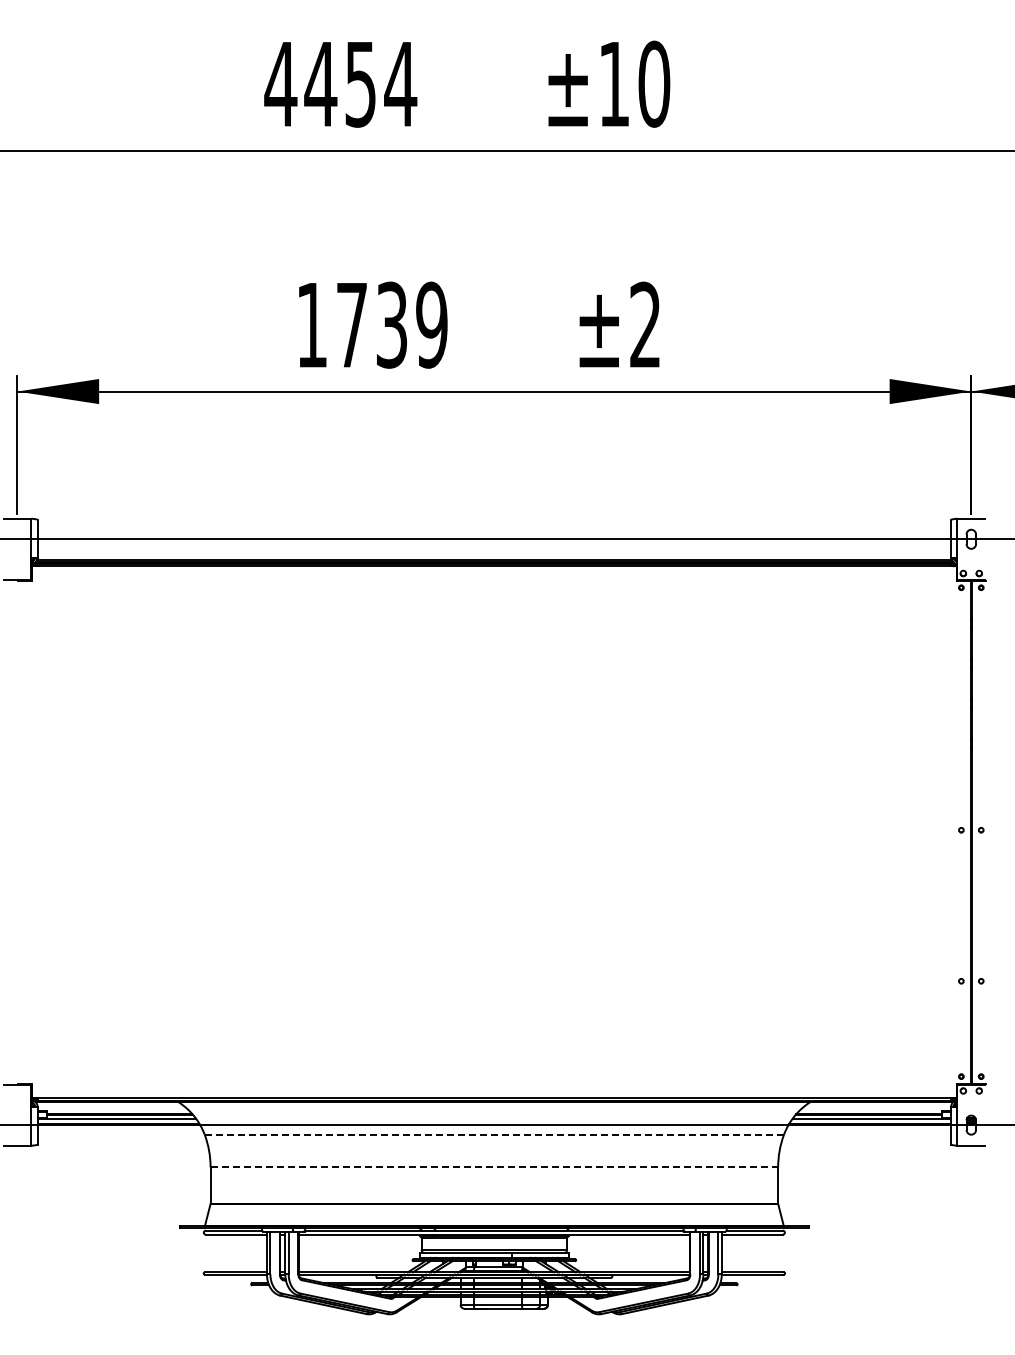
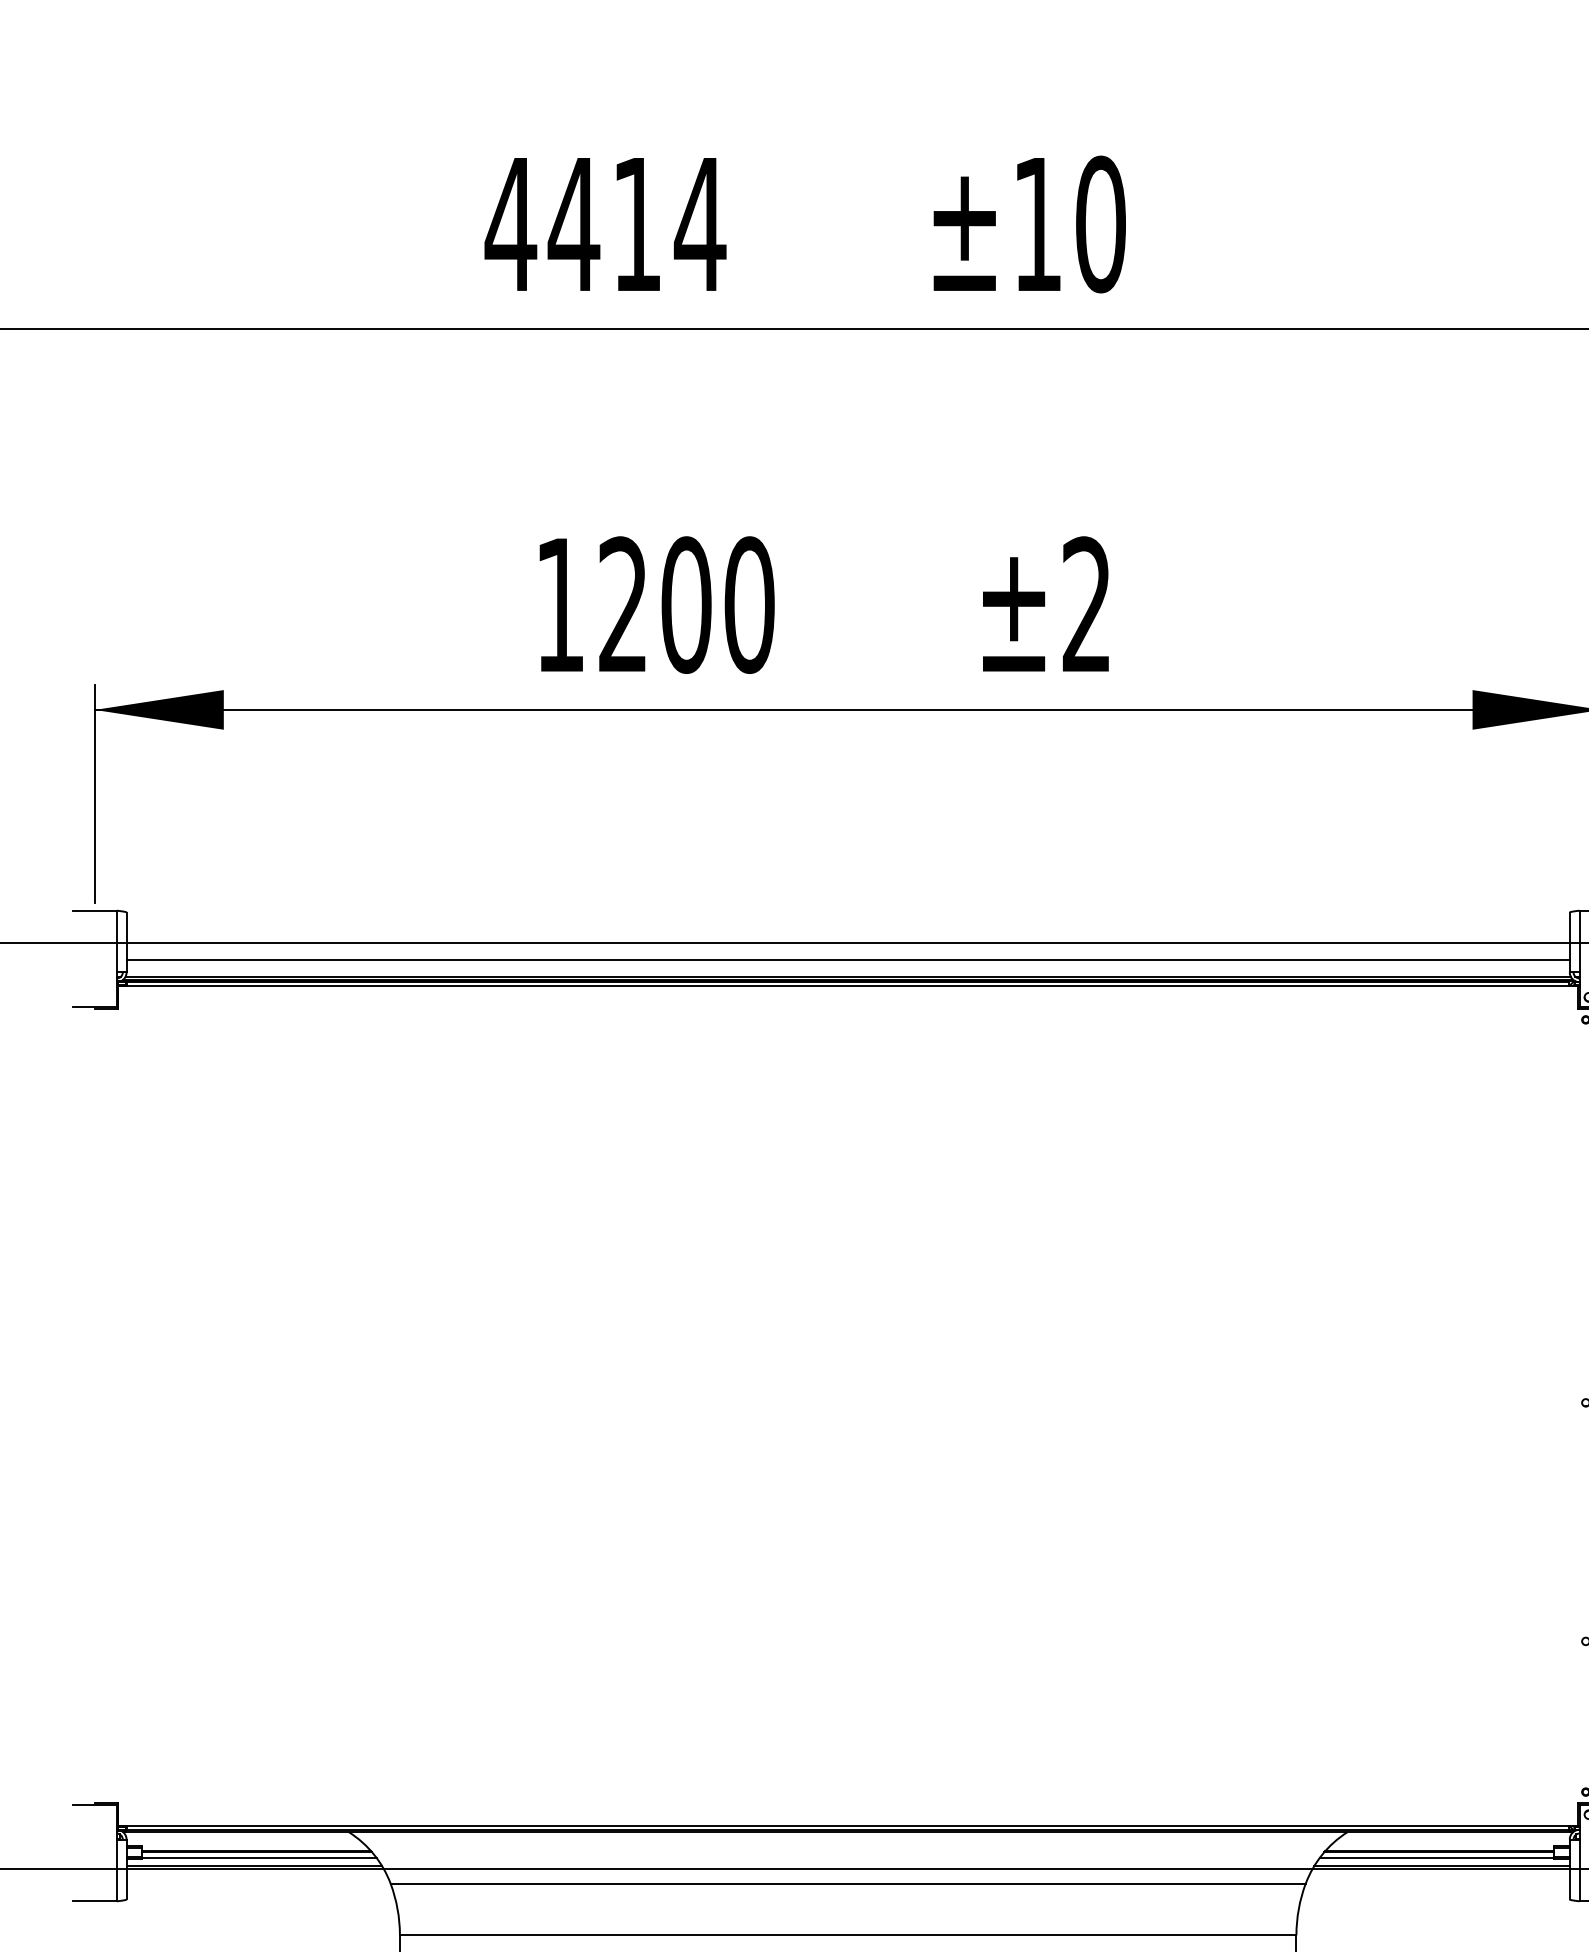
text: (360, 84) -> (636, 224), 4454 -> 4414
text: (391, 324) -> (685, 603), 1739 -> 1200
line: (494, 549) -> (848, 959), added
line: (494, 1134) -> (848, 1883), dashed -> solid
line: (494, 1167) -> (848, 1935), dashed -> solid

